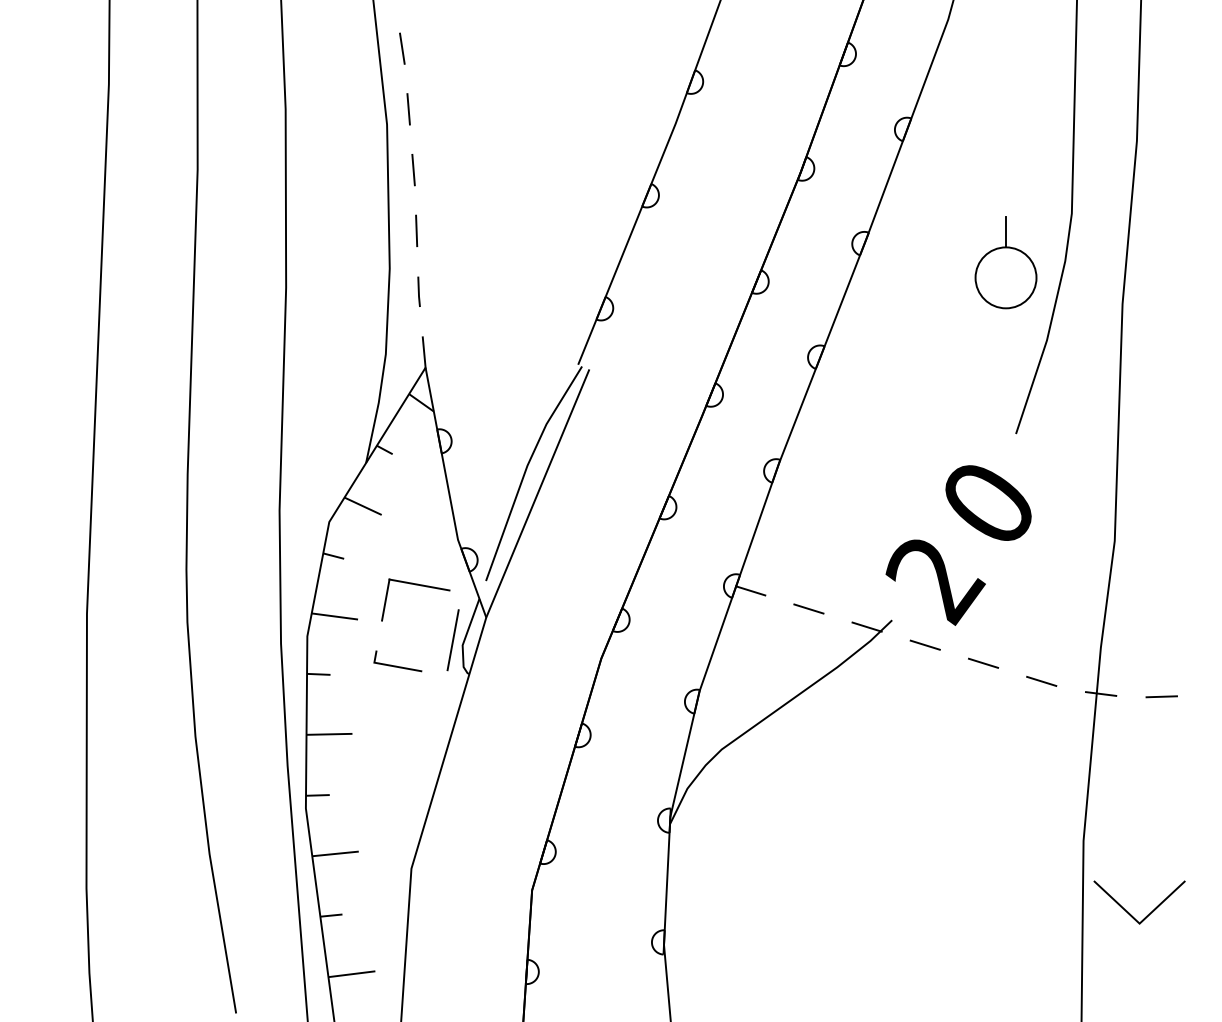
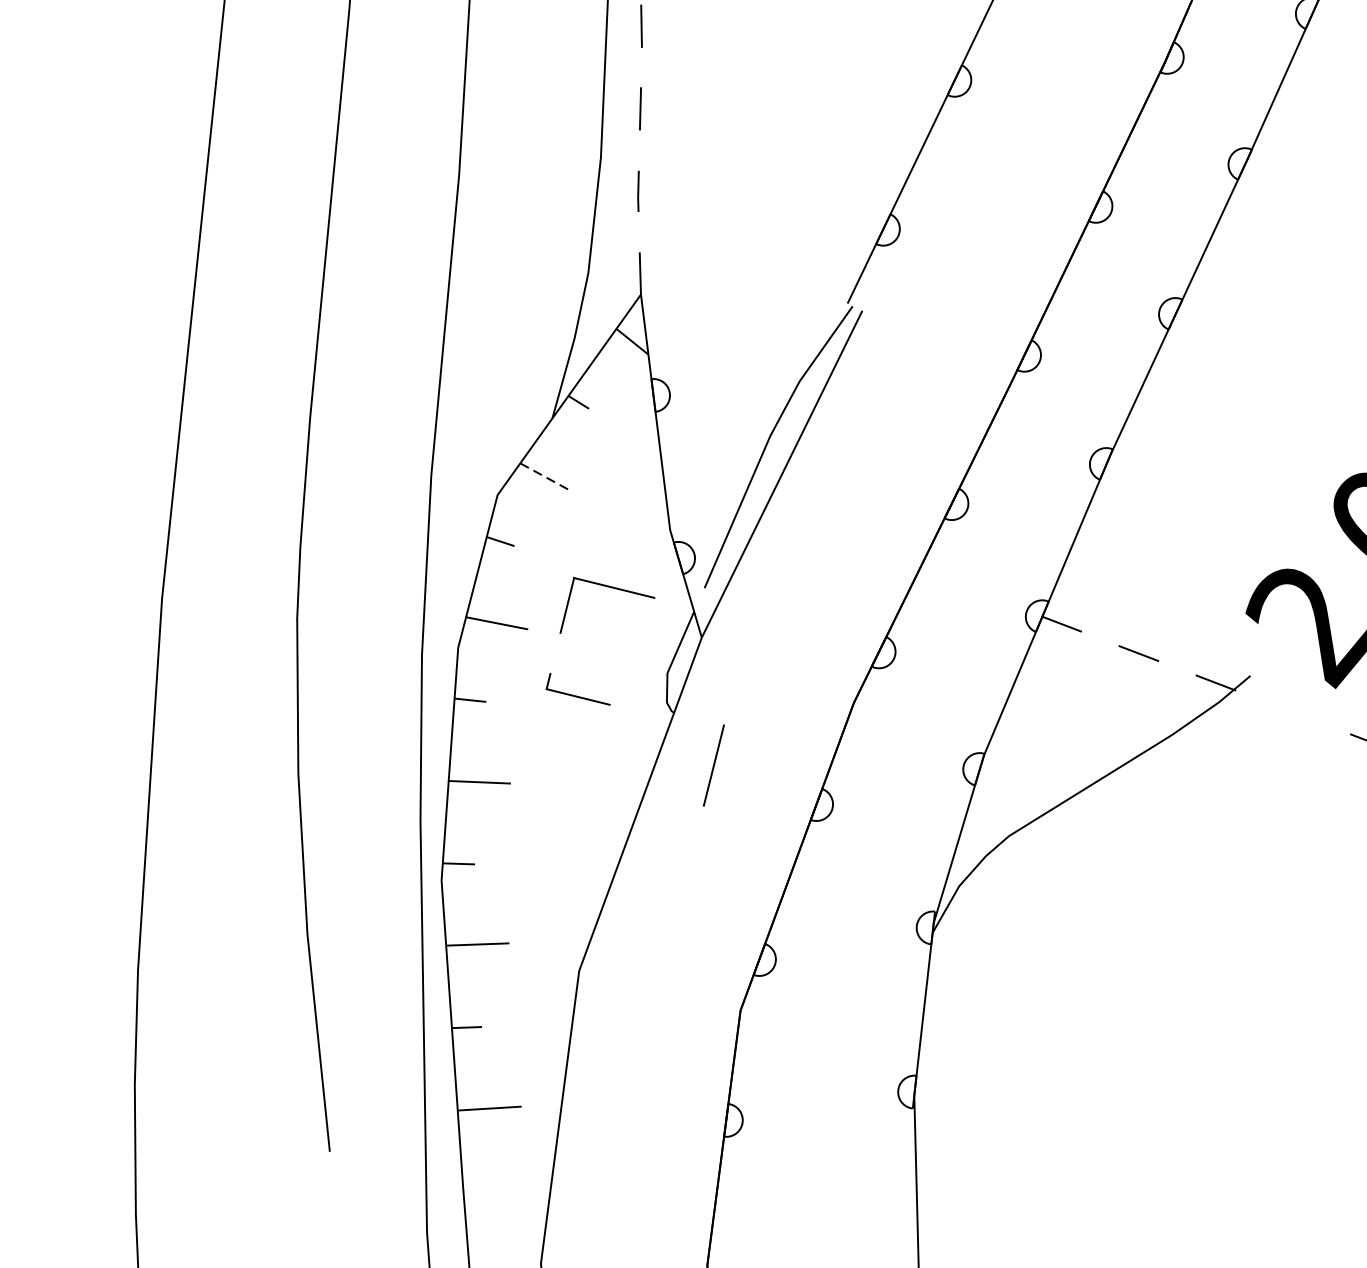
line: (363, 506) -> (545, 477), solid -> dashed
line: (452, 640) -> (713, 765), moved
line: (924, 644) -> (1292, 711), removed

